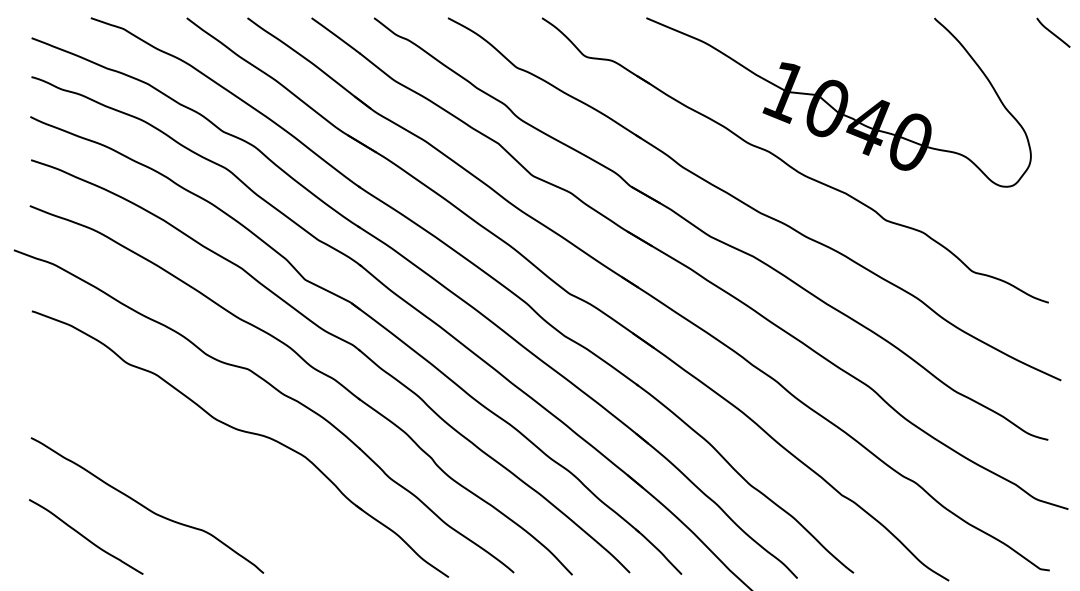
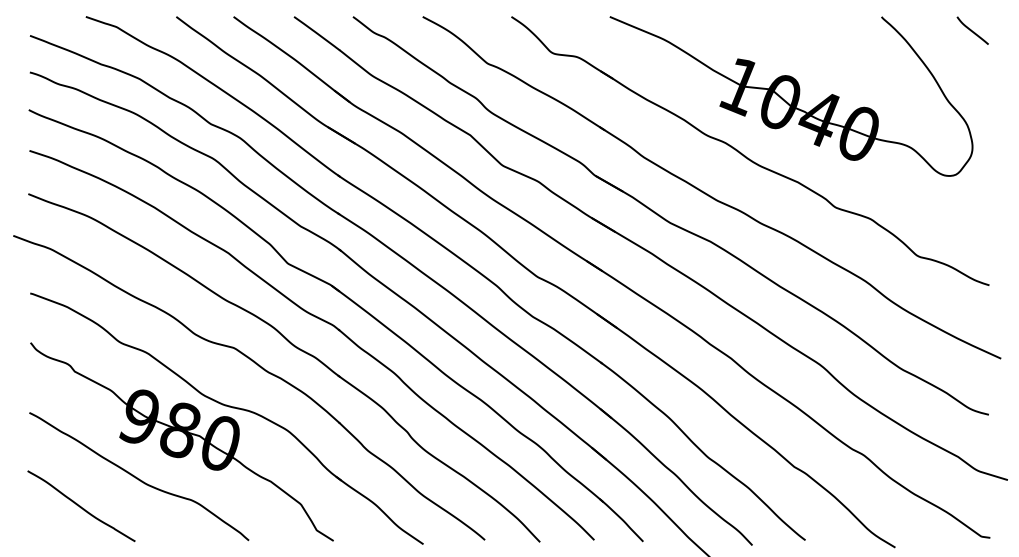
curve: (1053, 32) -> (972, 30), moved
part: (192, 468) -> (181, 441), added

